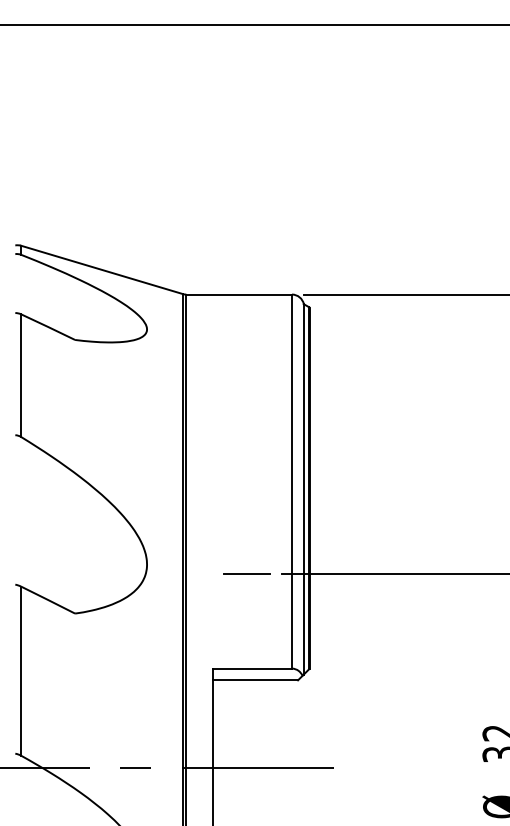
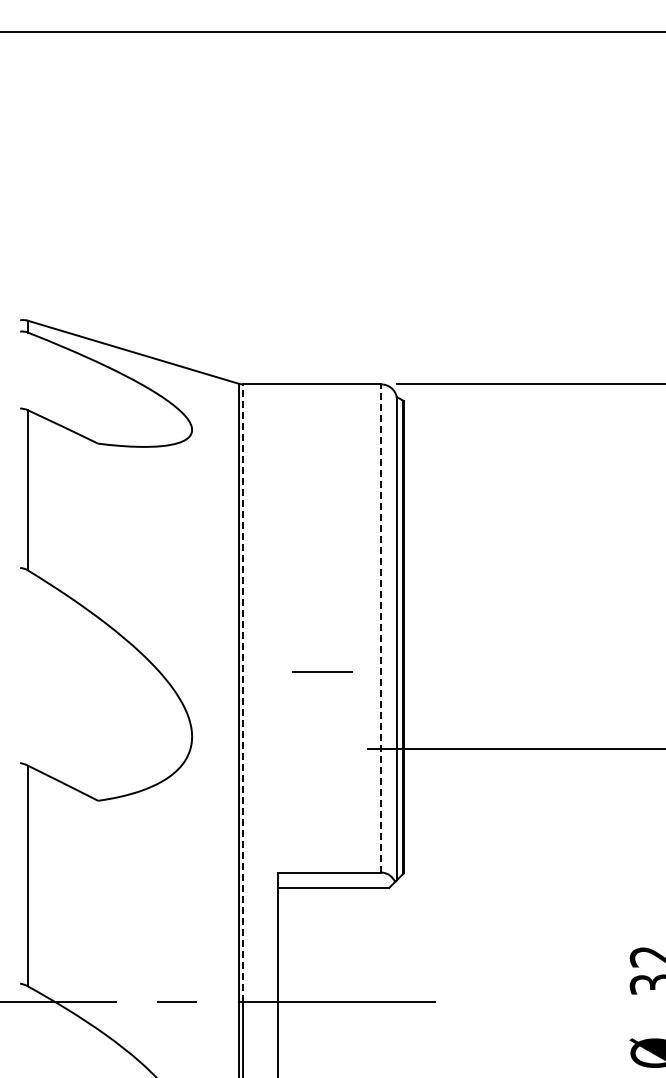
line: (292, 481) -> (381, 628), solid -> dashed
line: (186, 531) -> (243, 693), solid -> dashed
line: (246, 573) -> (322, 671), moved

